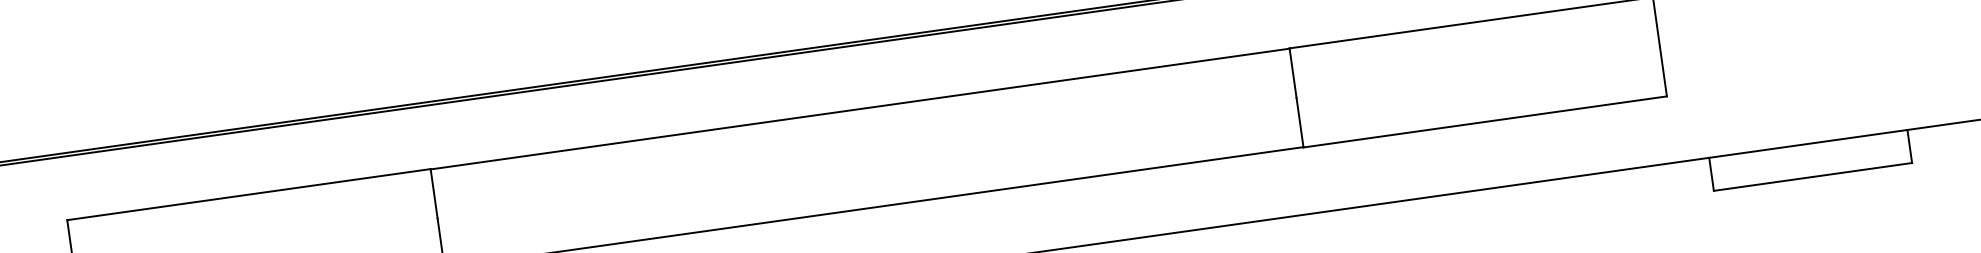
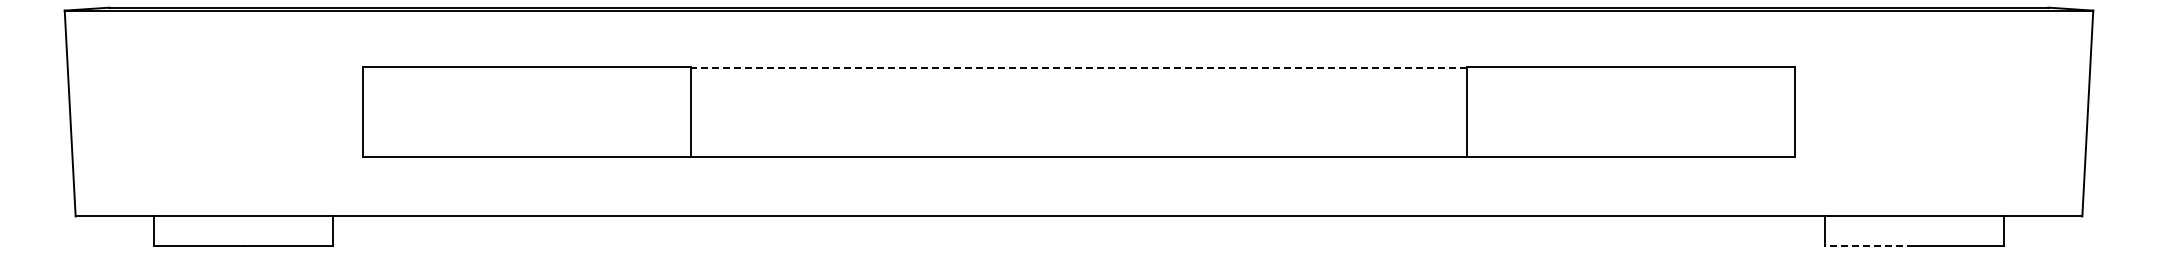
line: (860, 108) -> (1079, 67), solid -> dashed
line: (1763, 184) -> (1869, 246), solid -> dashed

